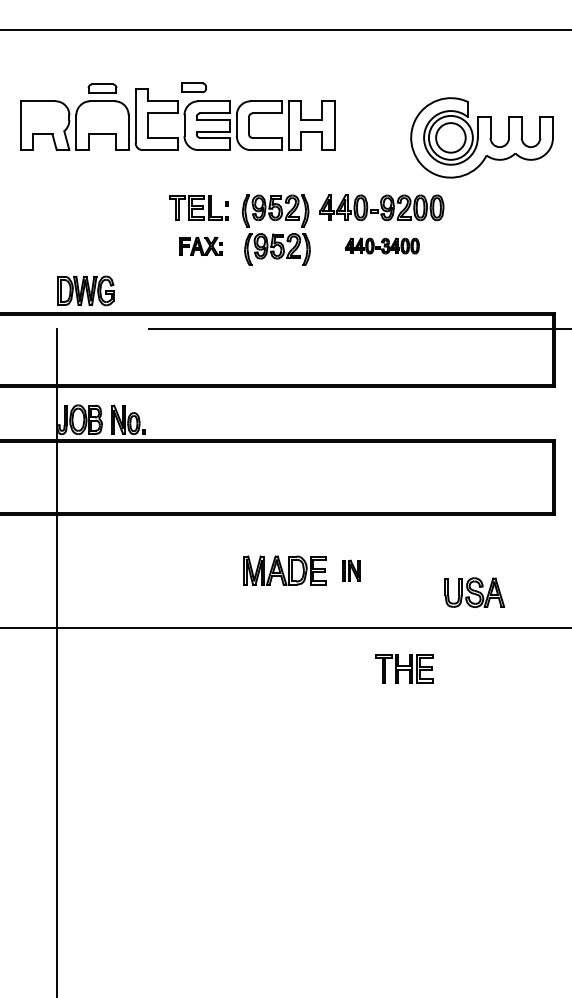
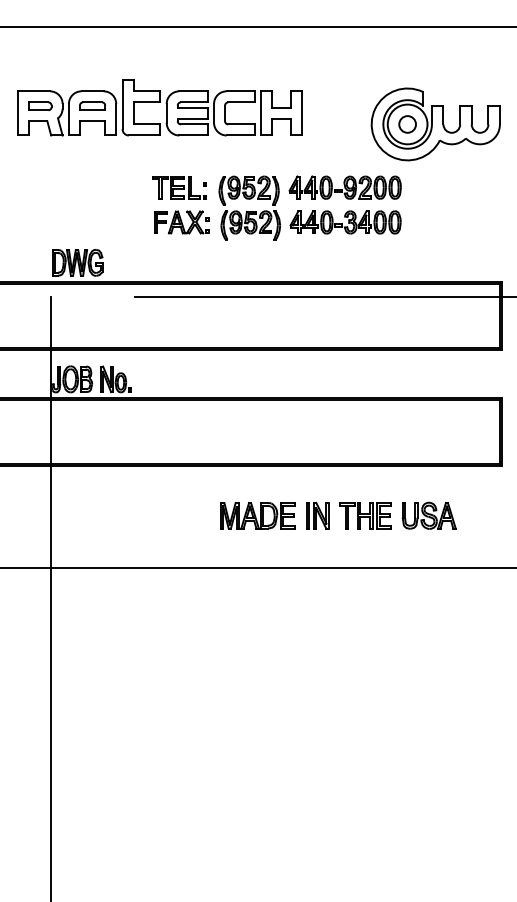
part: (193, 87) -> (40, 106), moved
part: (102, 88) -> (92, 106), moved
circle: (450, 137) -> (407, 124), size x0.62
part: (382, 245) -> (345, 221), size x1.67
part: (200, 246) -> (181, 222), size x1.43
part: (351, 570) -> (317, 515), size x1.43
part: (474, 592) -> (428, 515), moved
part: (404, 668) -> (365, 515), moved

